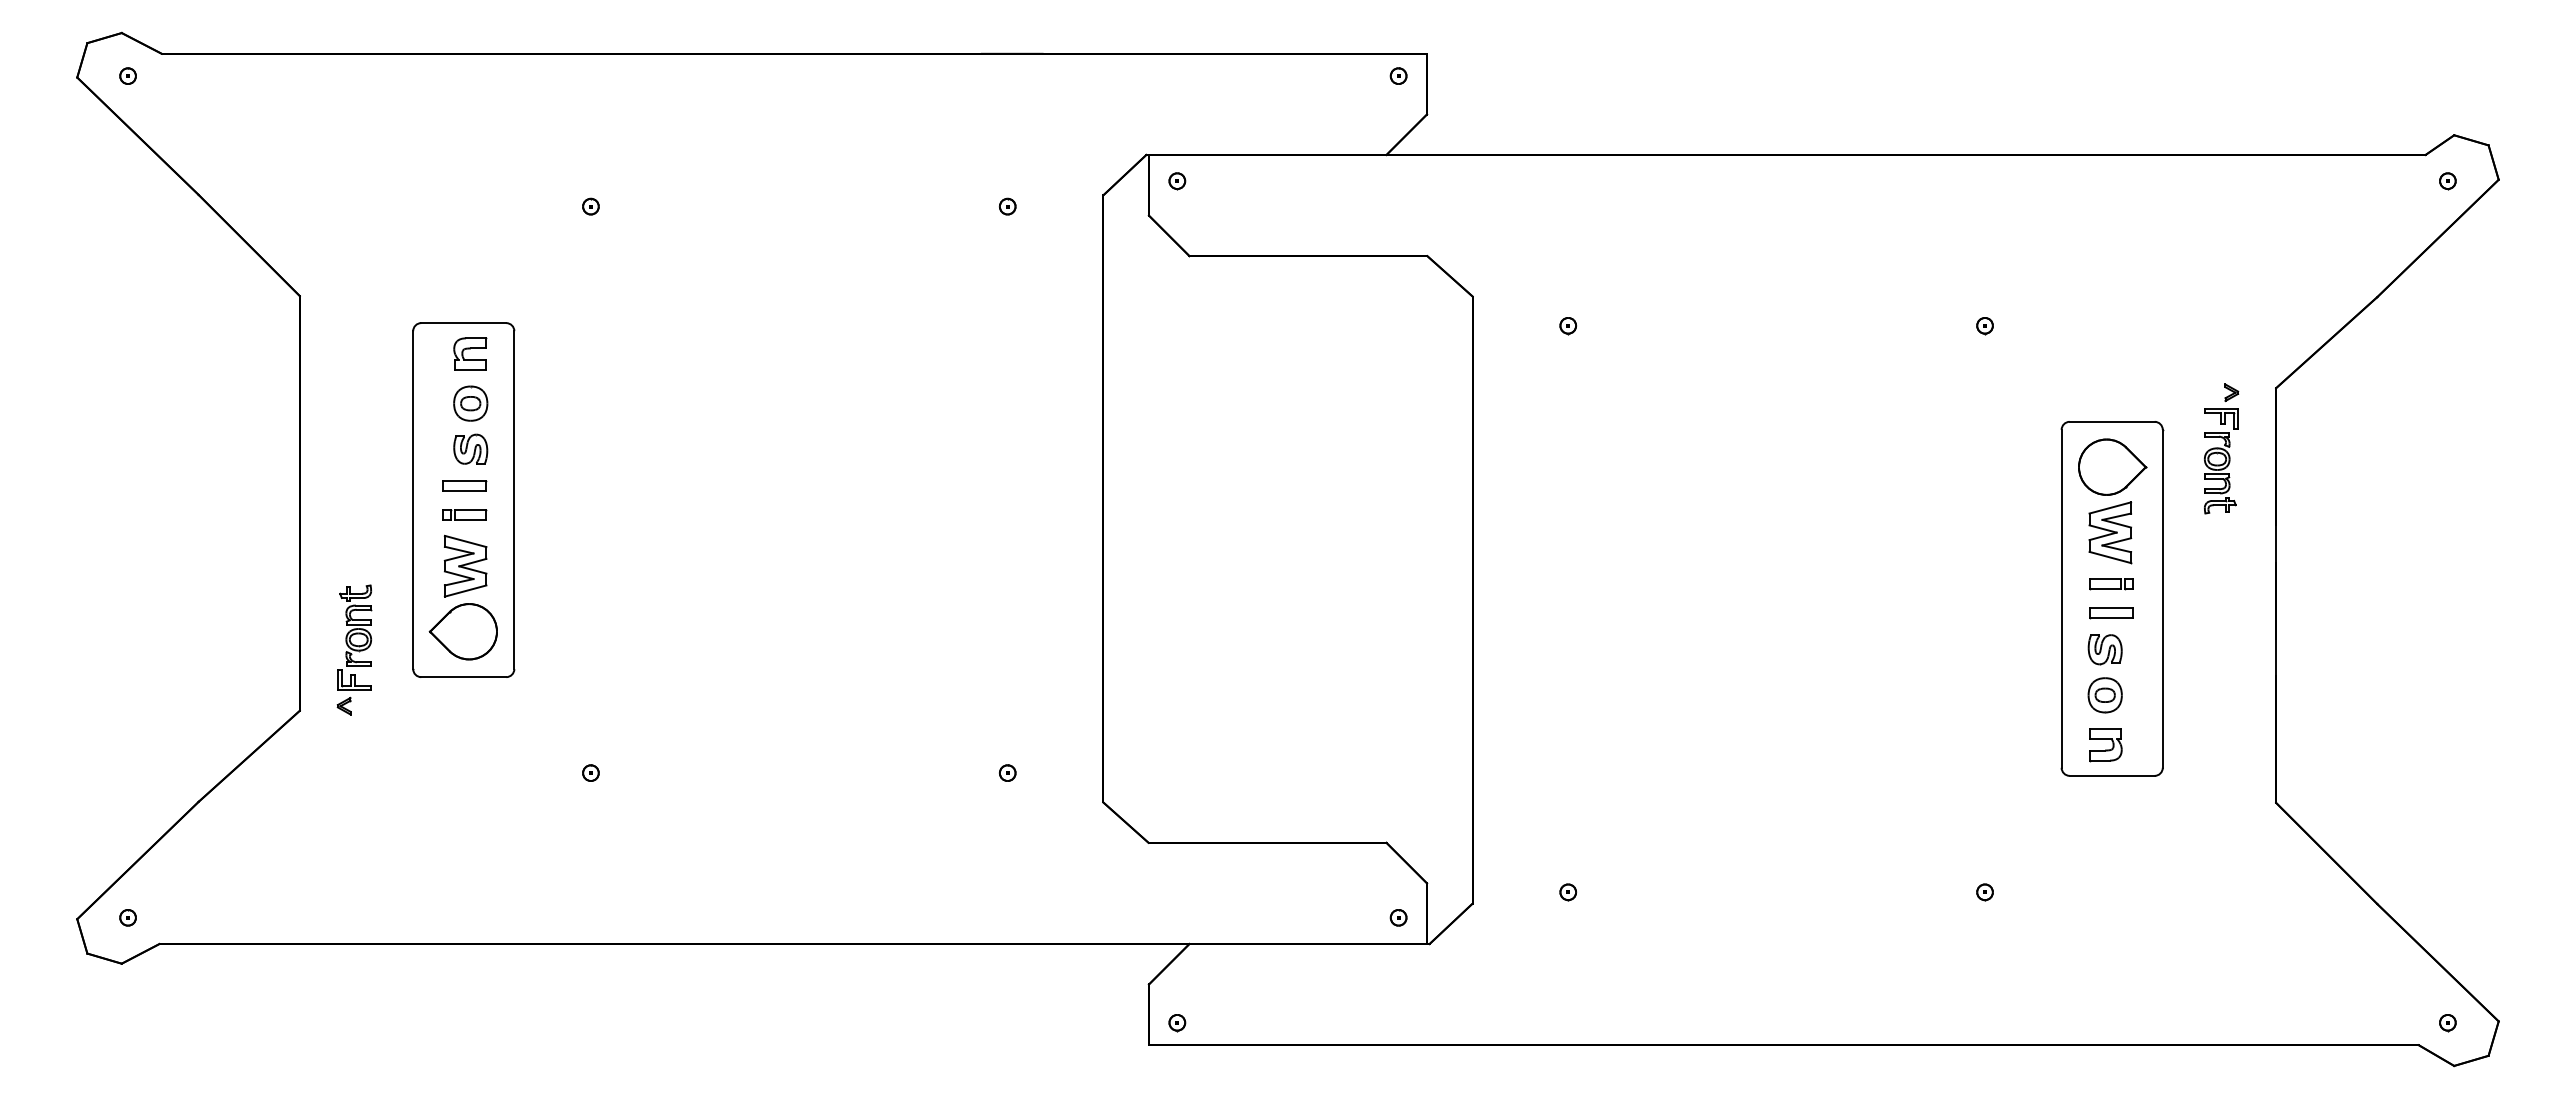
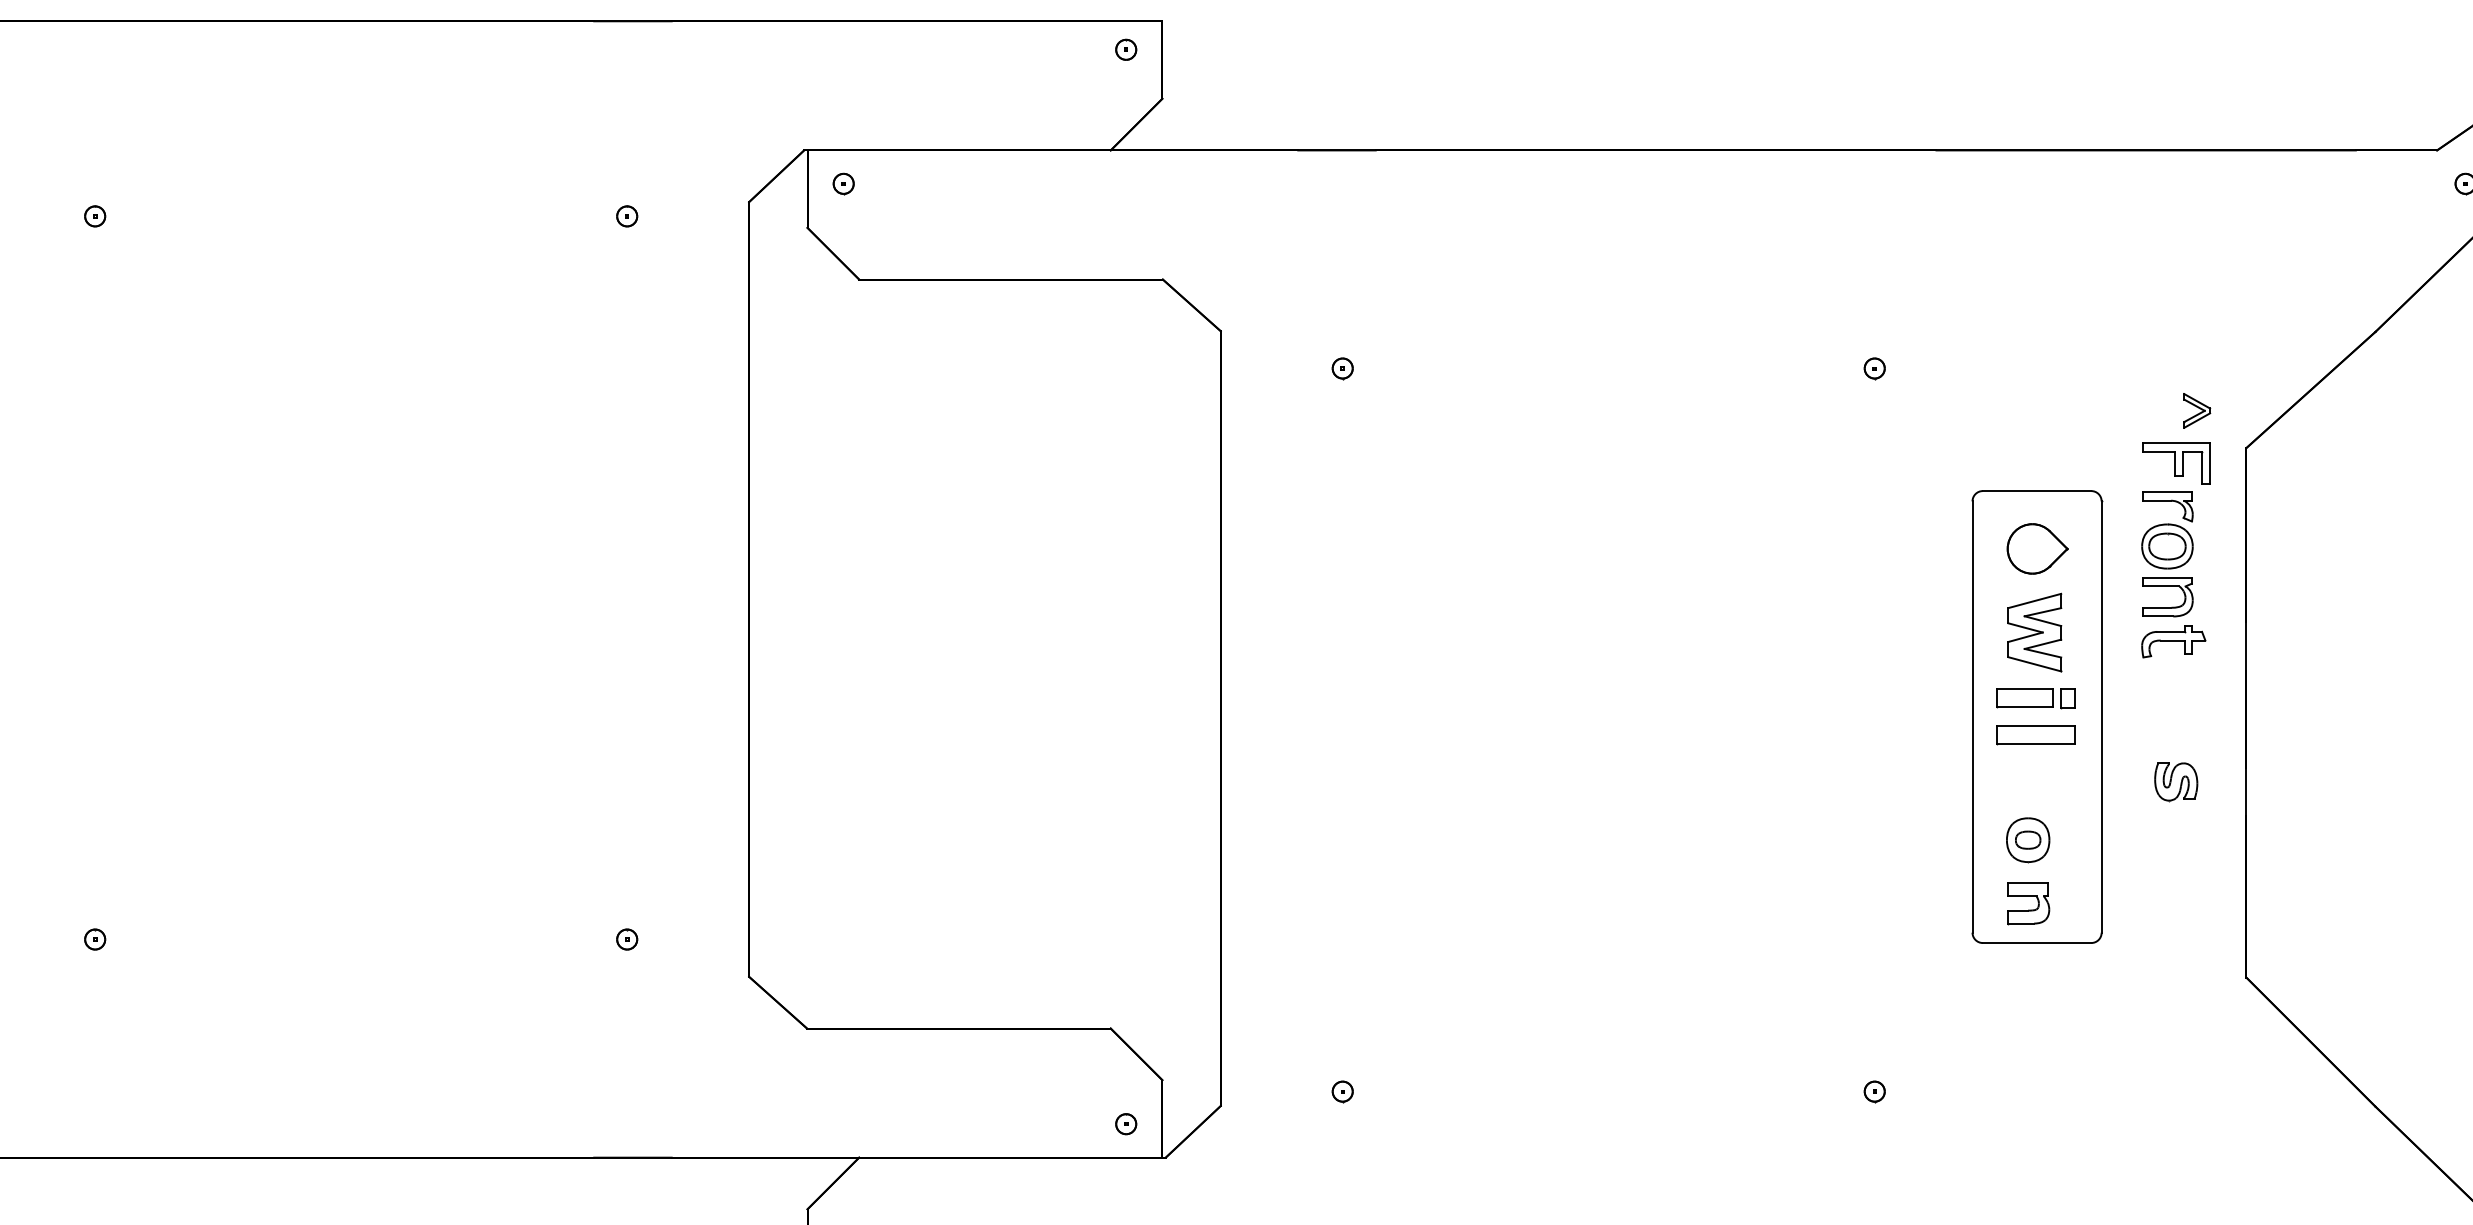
part: (2221, 448) -> (2176, 525), size x1.6
part: (2112, 466) -> (2037, 548), size x0.7
part: (2111, 584) -> (2036, 698), size x1.4
part: (2111, 613) -> (2036, 735), size x1.4
part: (2104, 649) -> (2175, 781), moved

